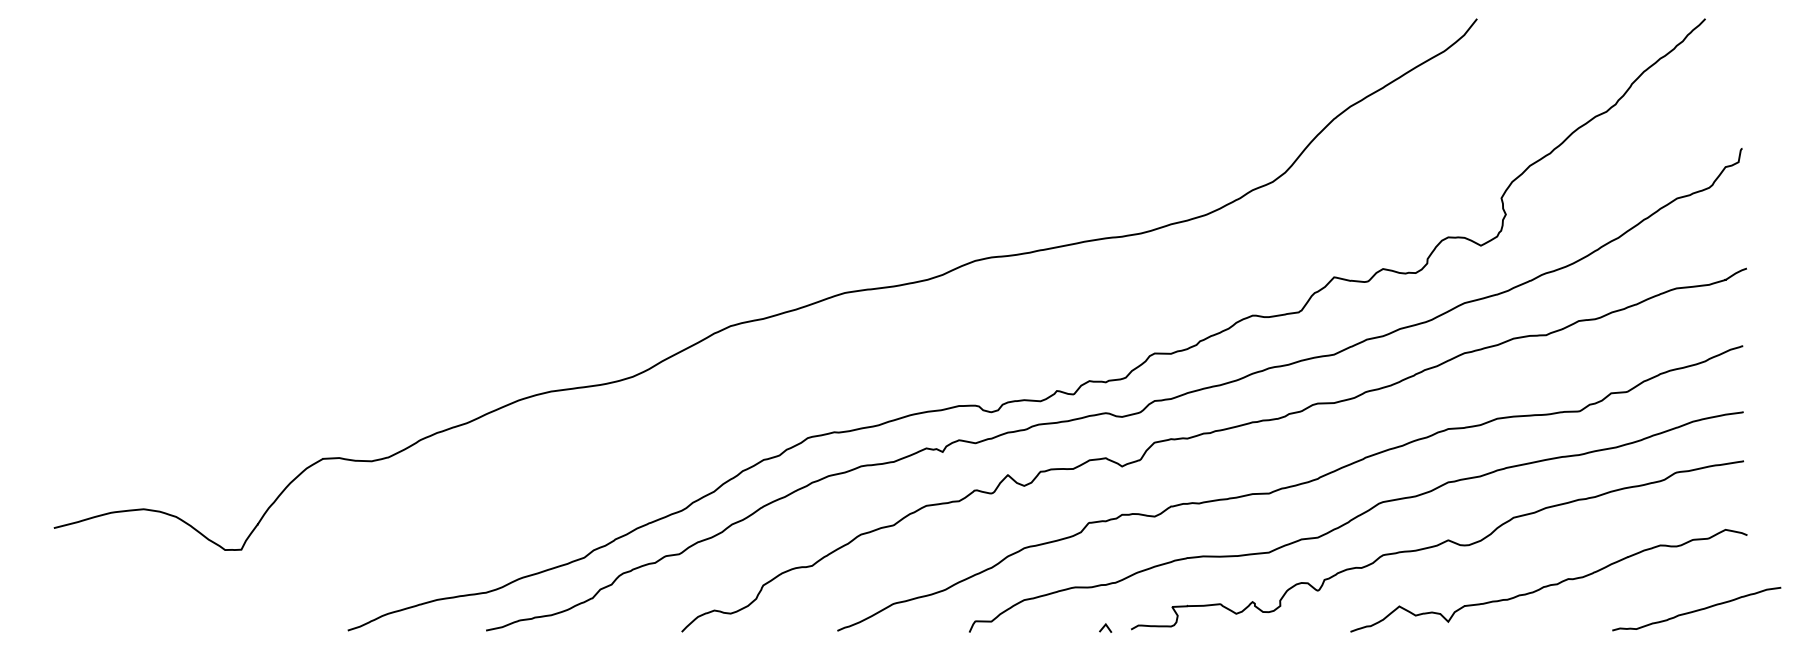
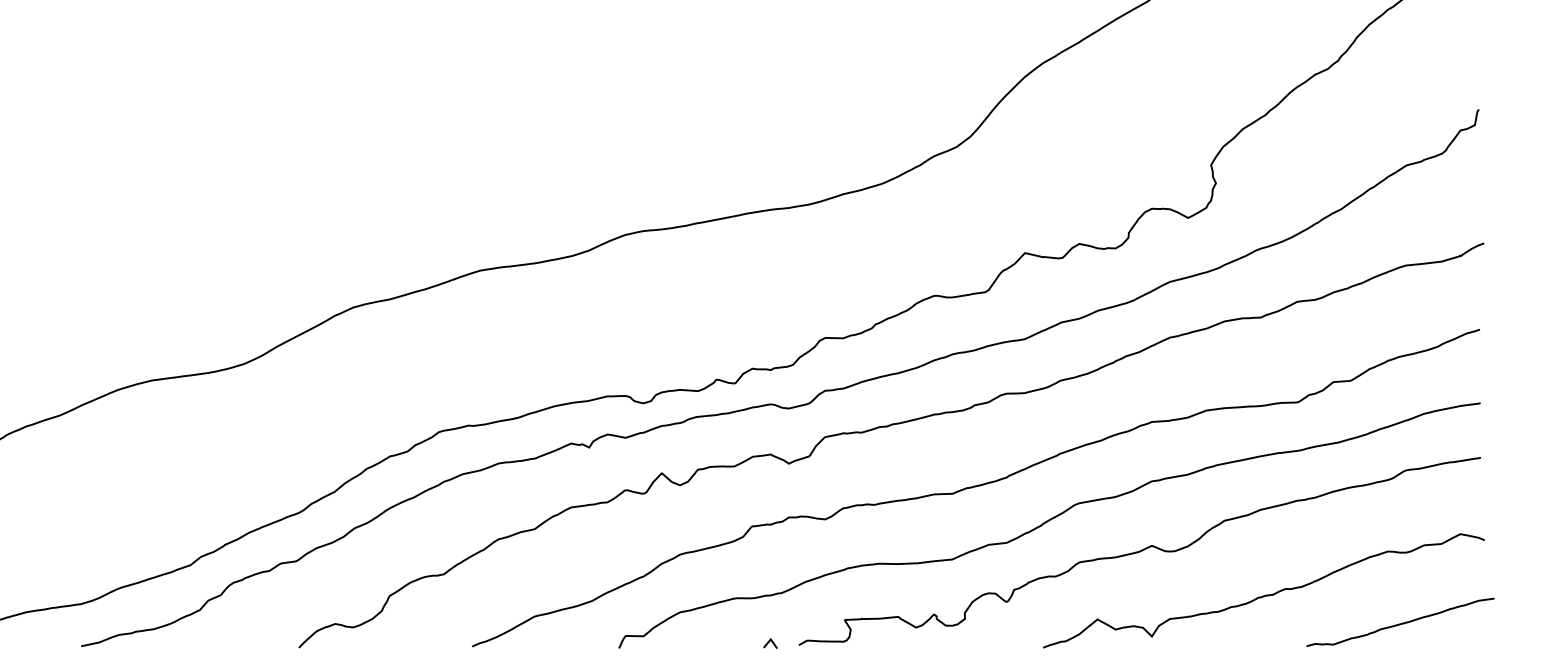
curve: (1696, 609) -> (1400, 622), moved

